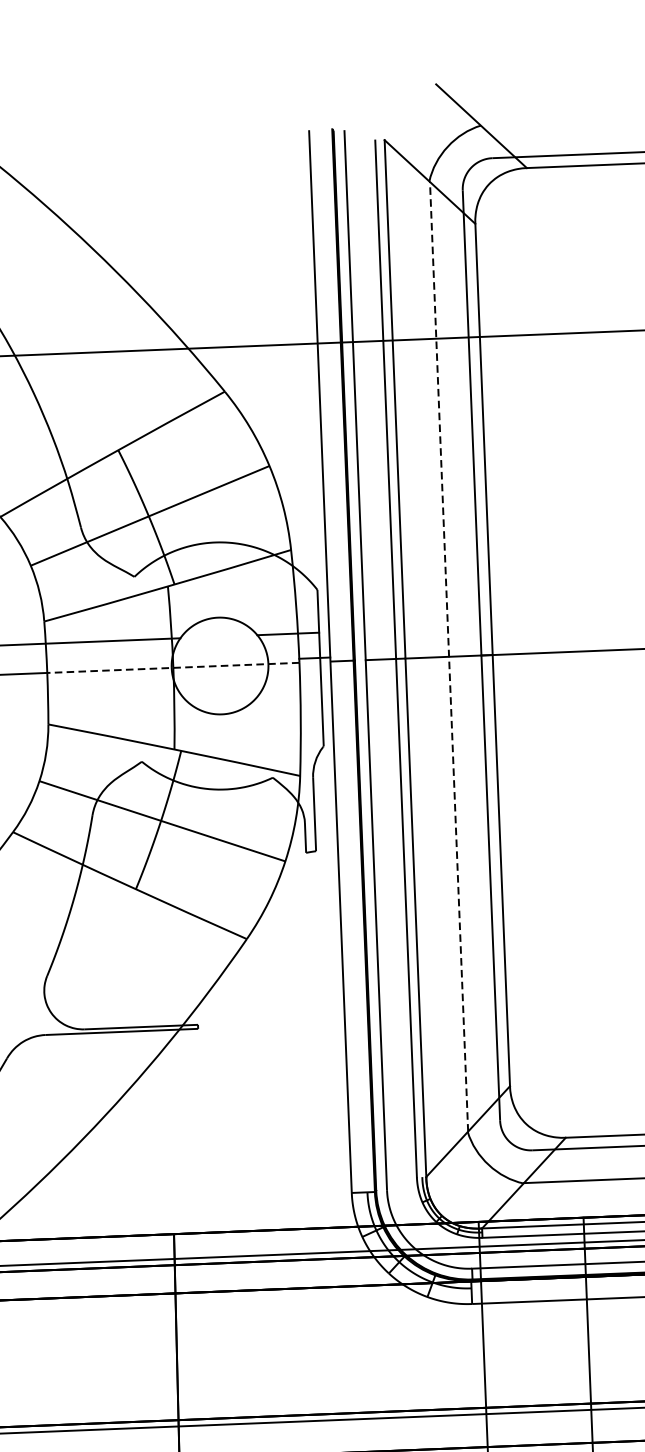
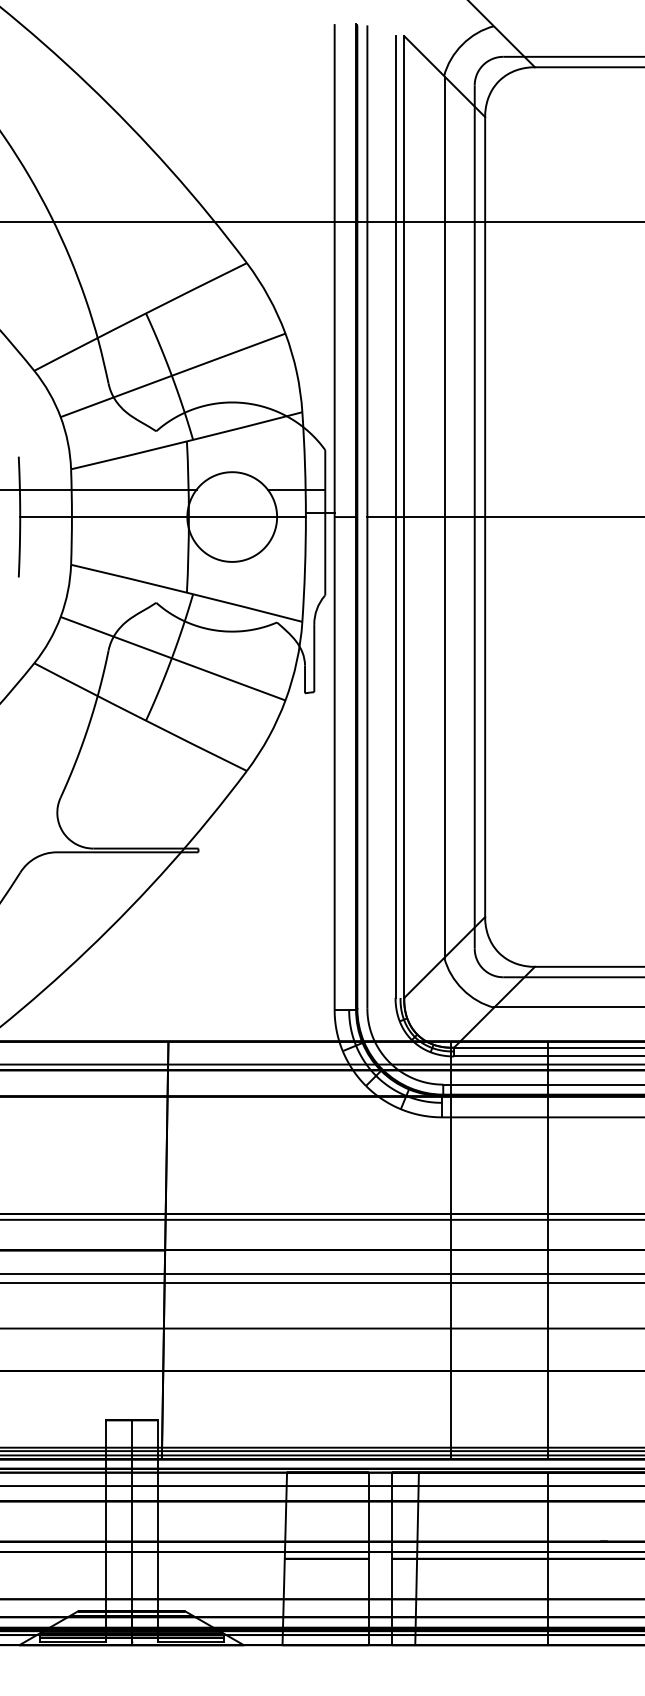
line: (448, 656) -> (444, 516), dashed -> solid
line: (172, 668) -> (188, 517), dashed -> solid

